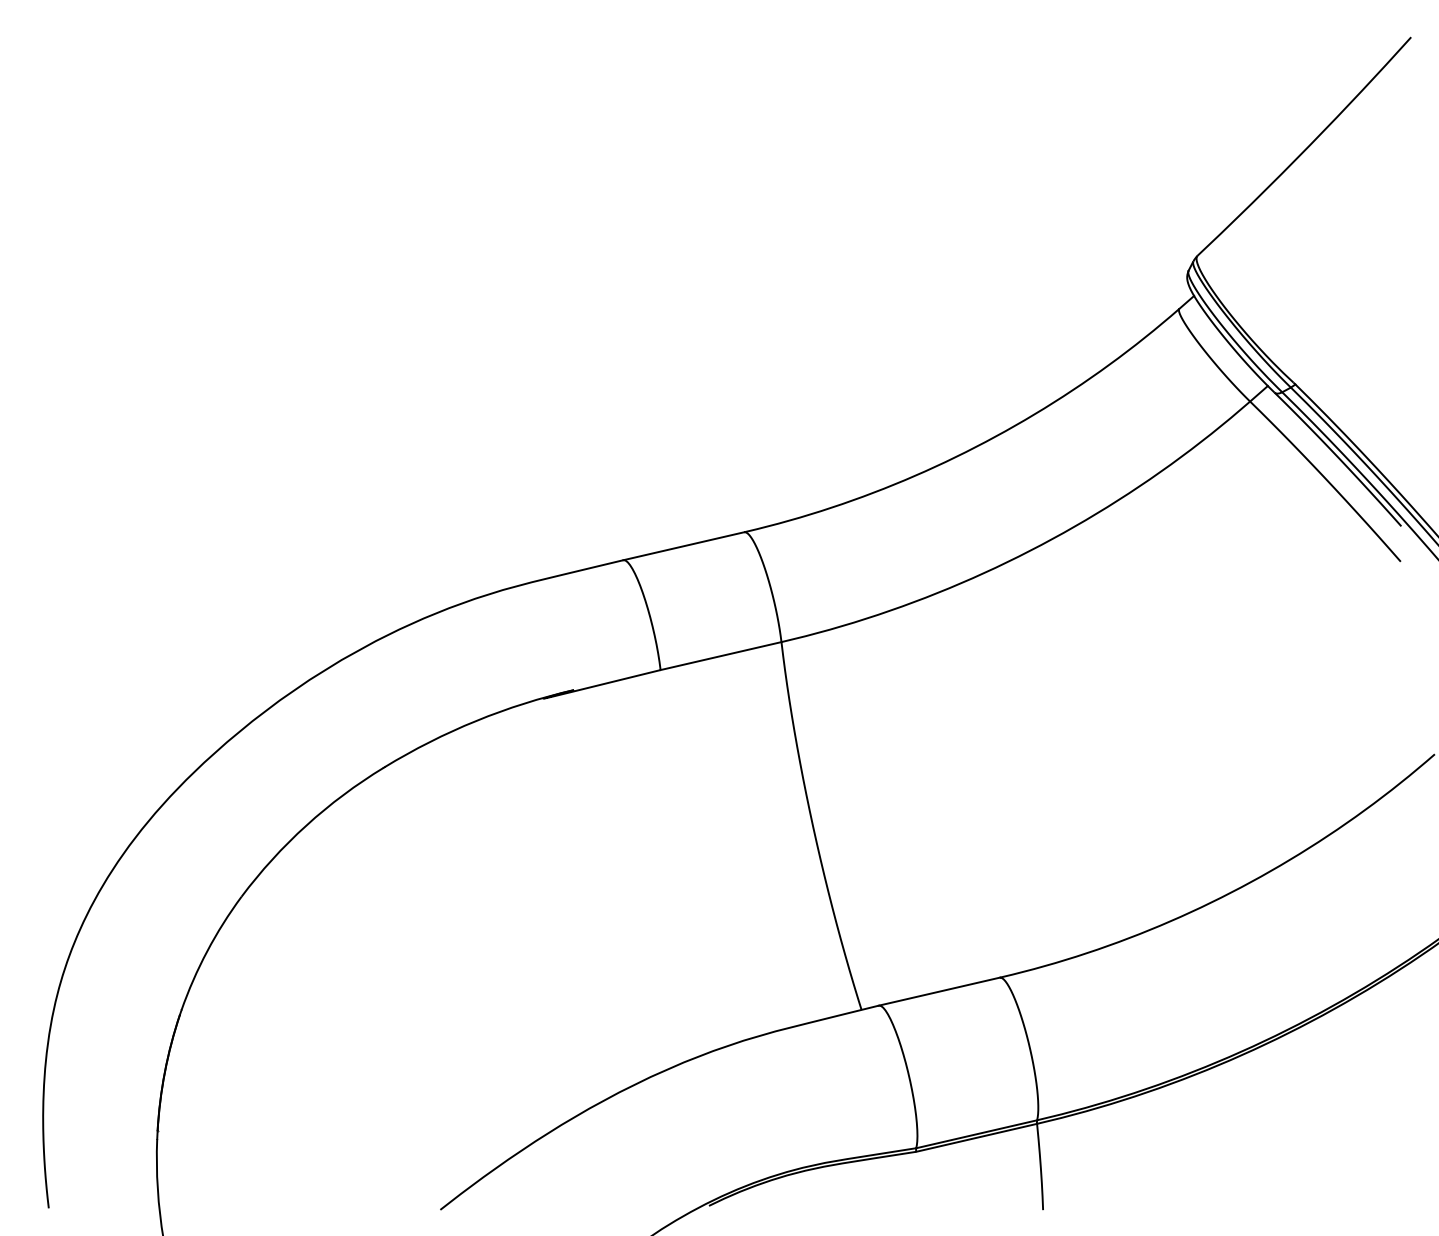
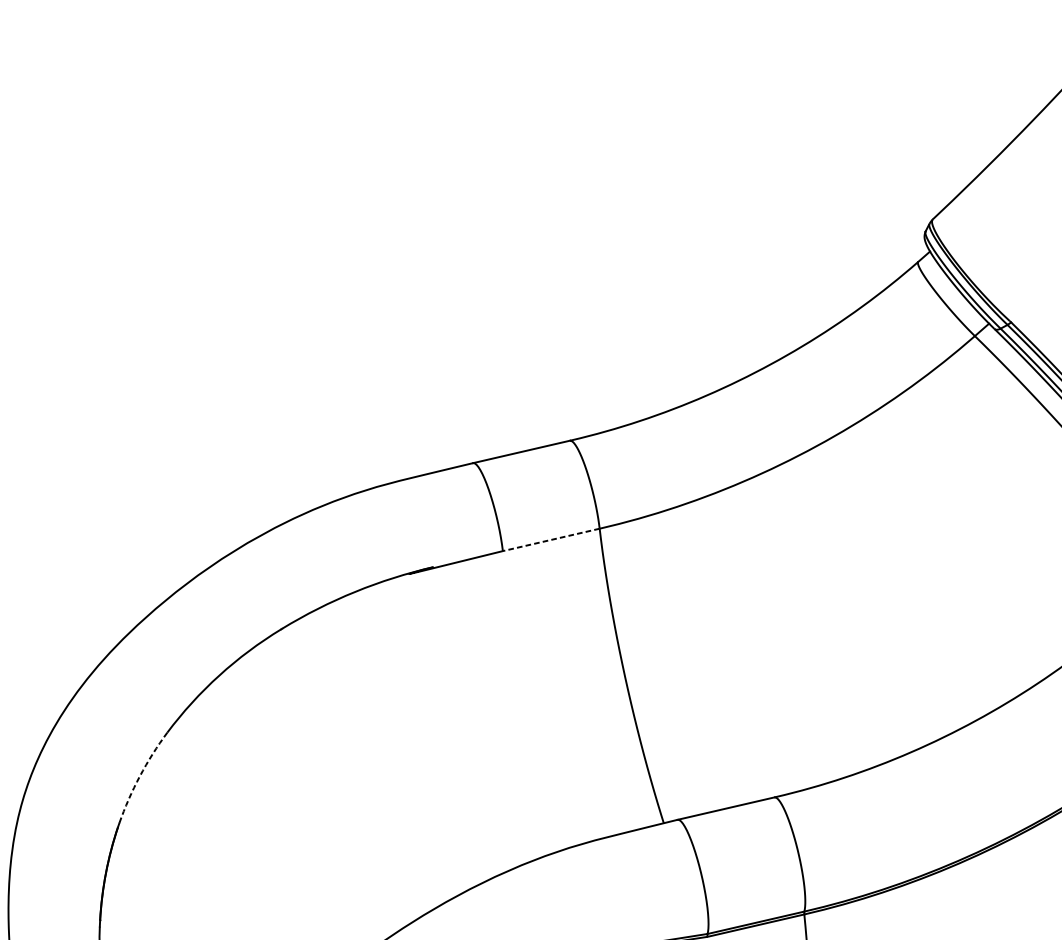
line: (720, 656) -> (550, 540), solid -> dashed
arc: (207, 951) -> (140, 776), solid -> dashed

